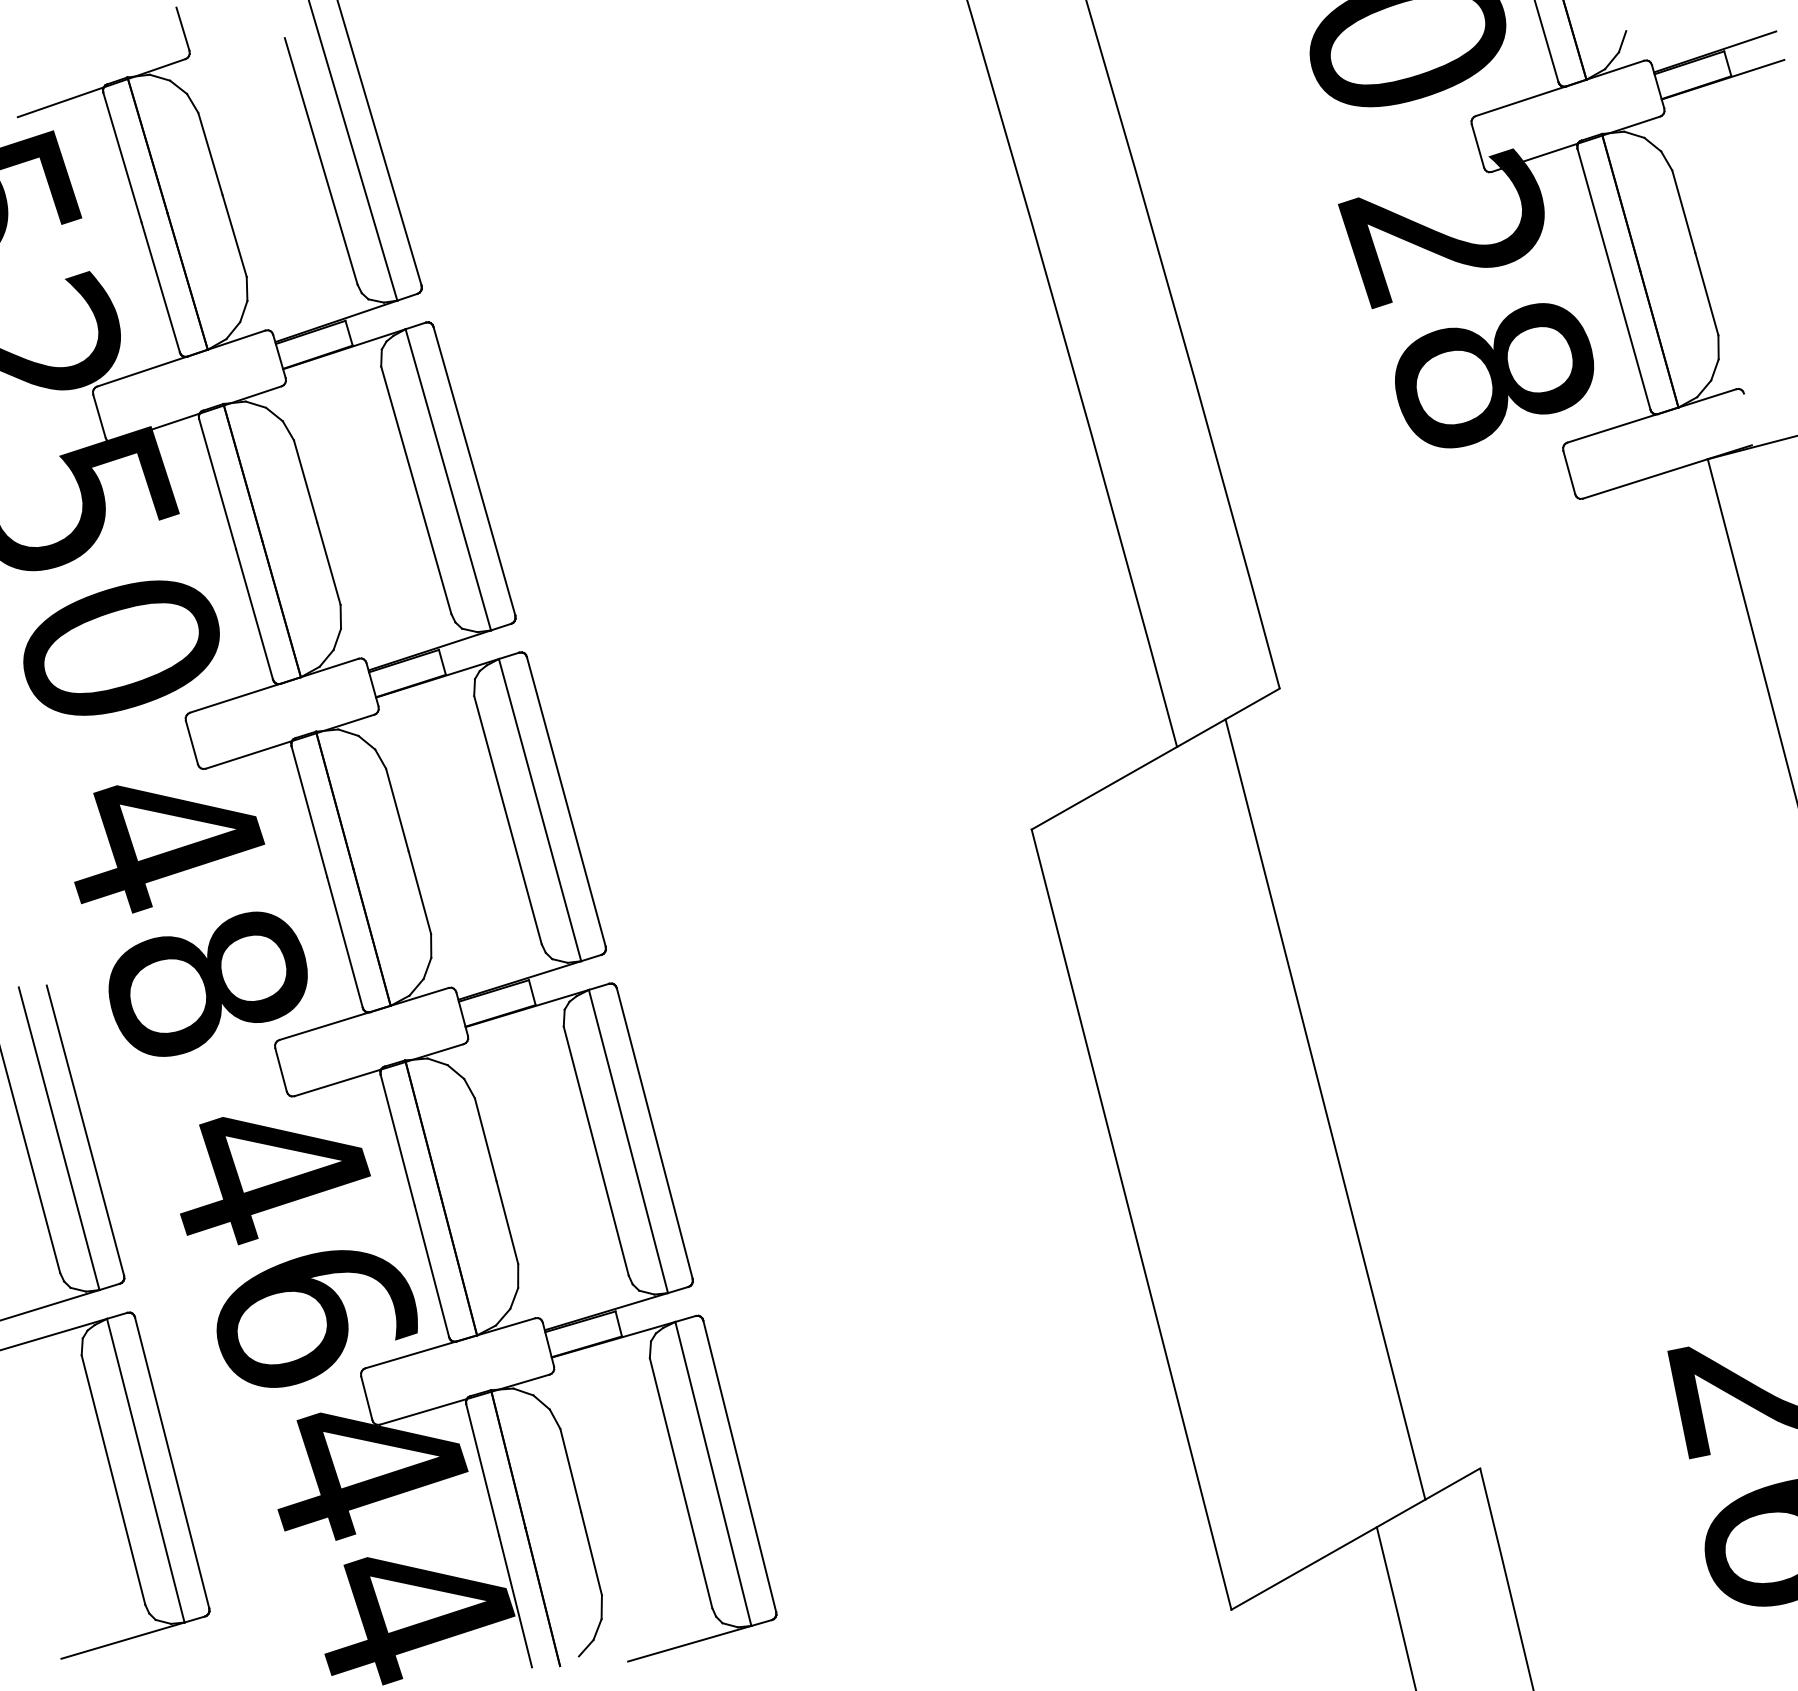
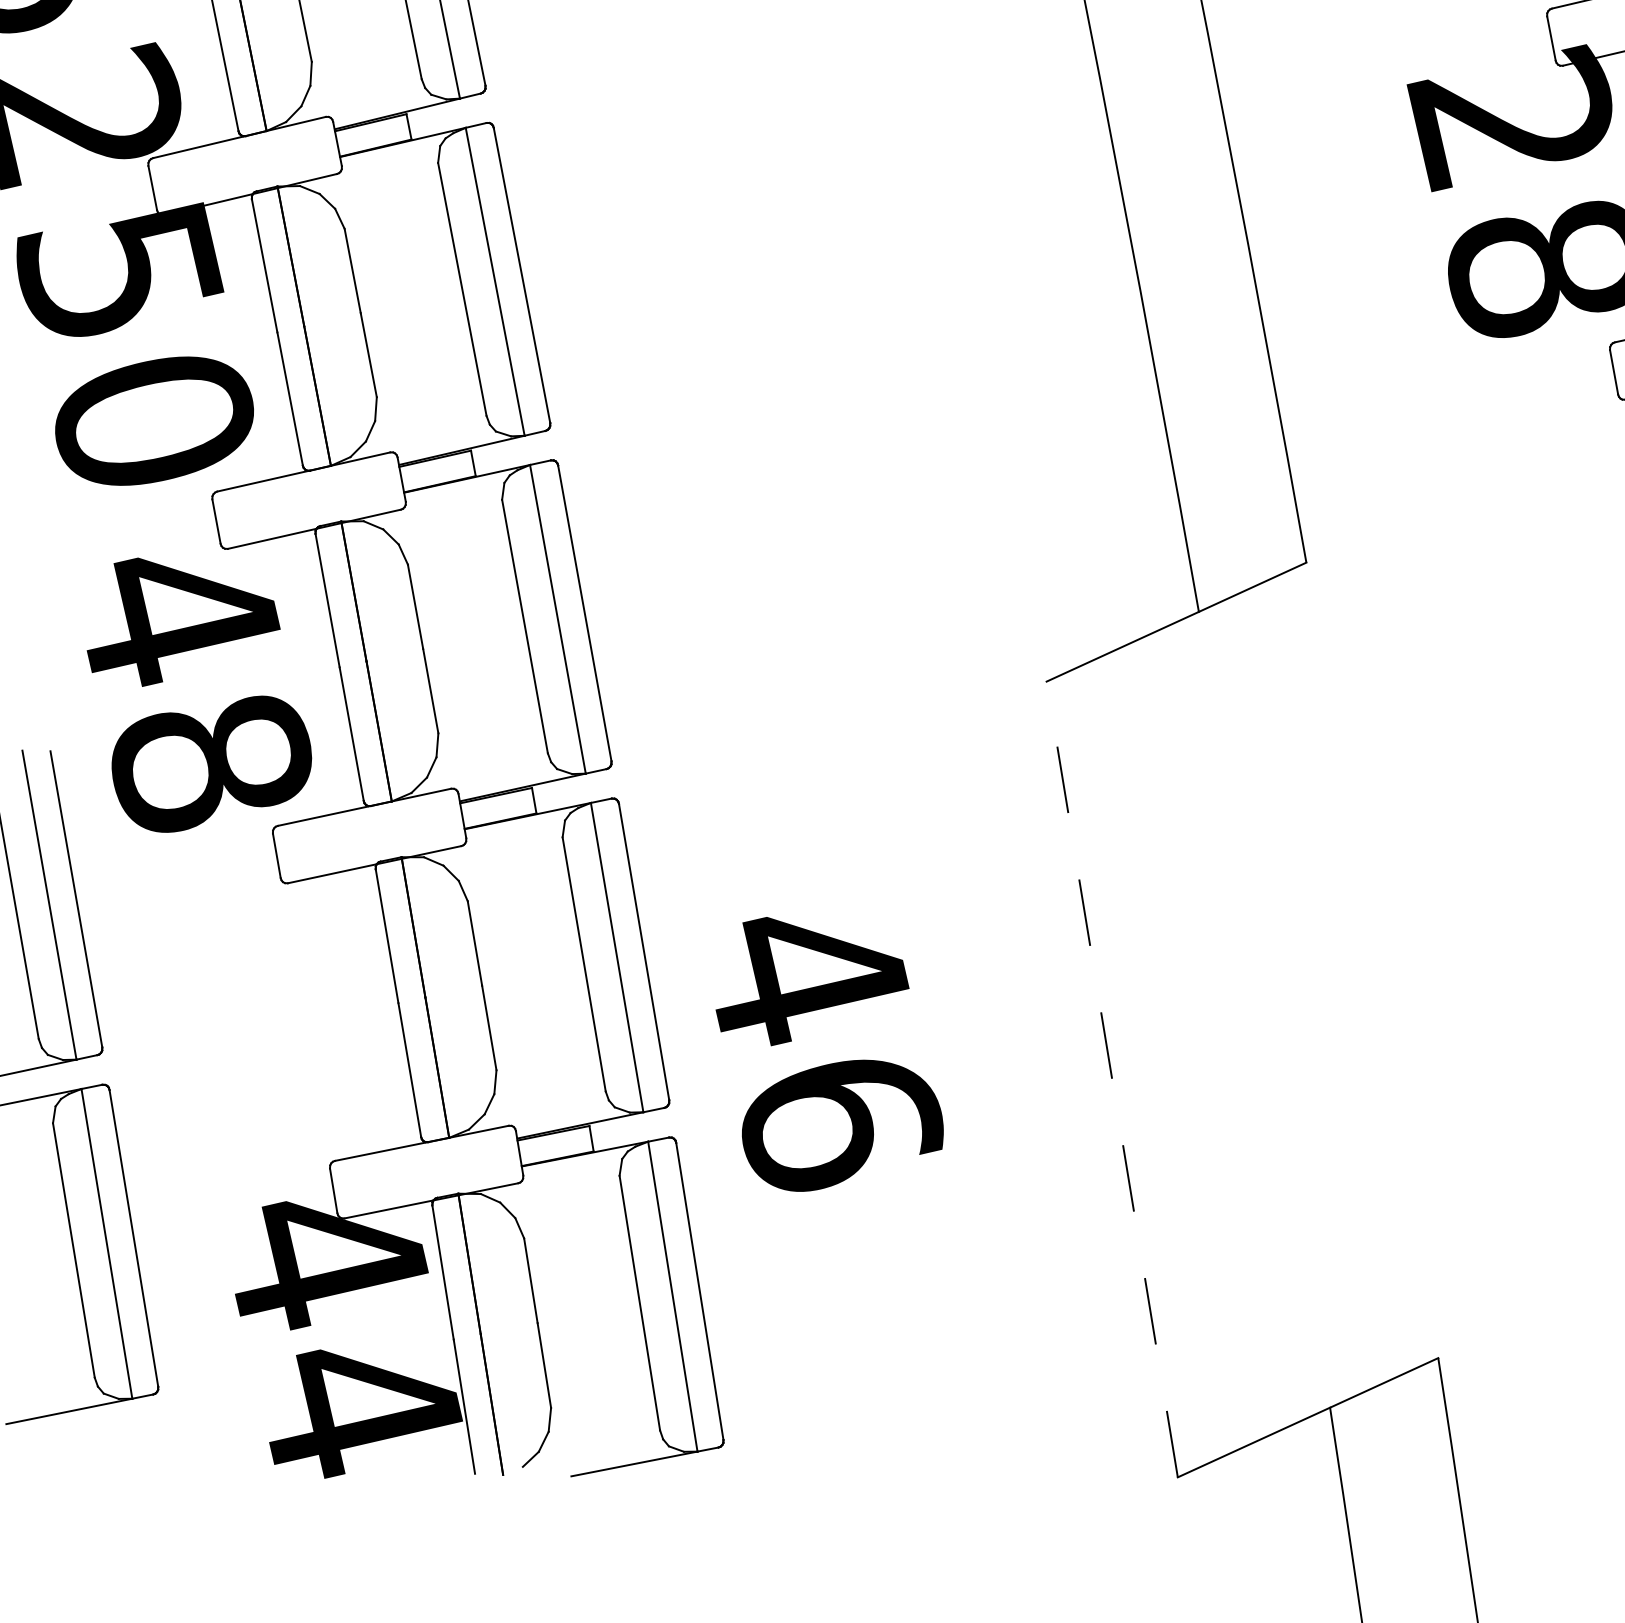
line: (1325, 1109) -> (1315, 986), removed
line: (1131, 1219) -> (1112, 1079), solid -> dashed
text: (298, 1252) -> (830, 1058), moved

